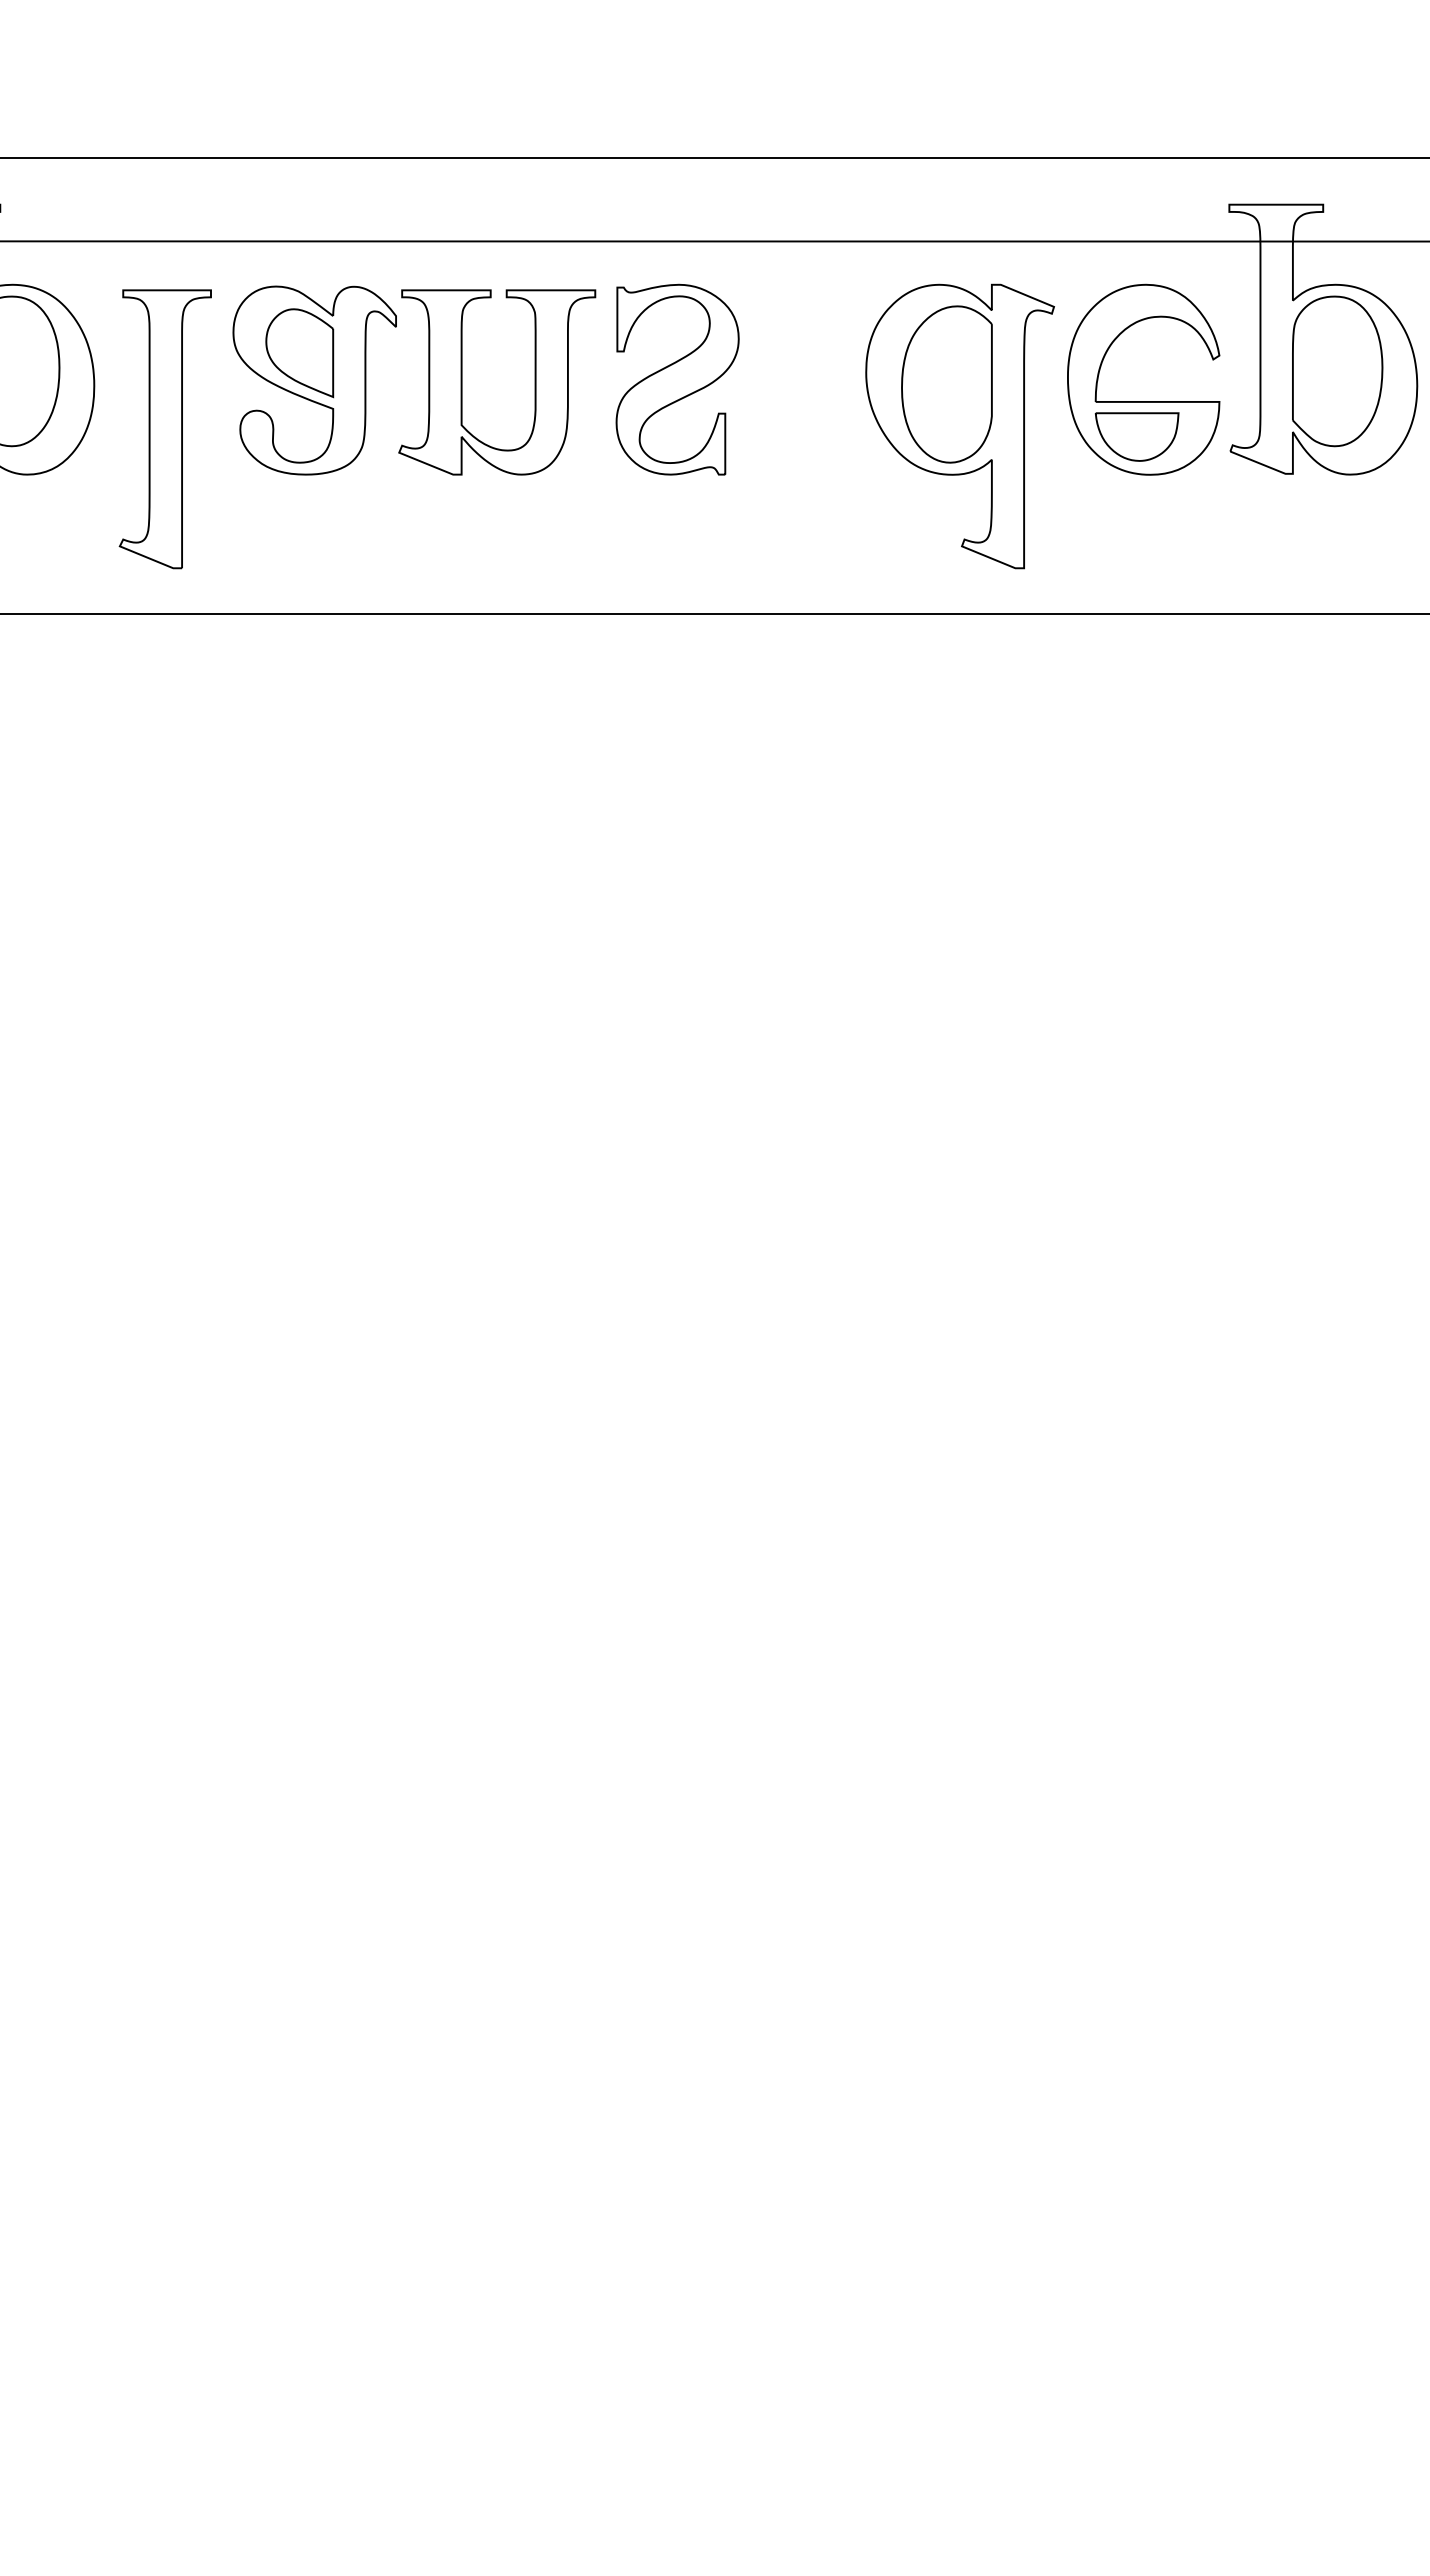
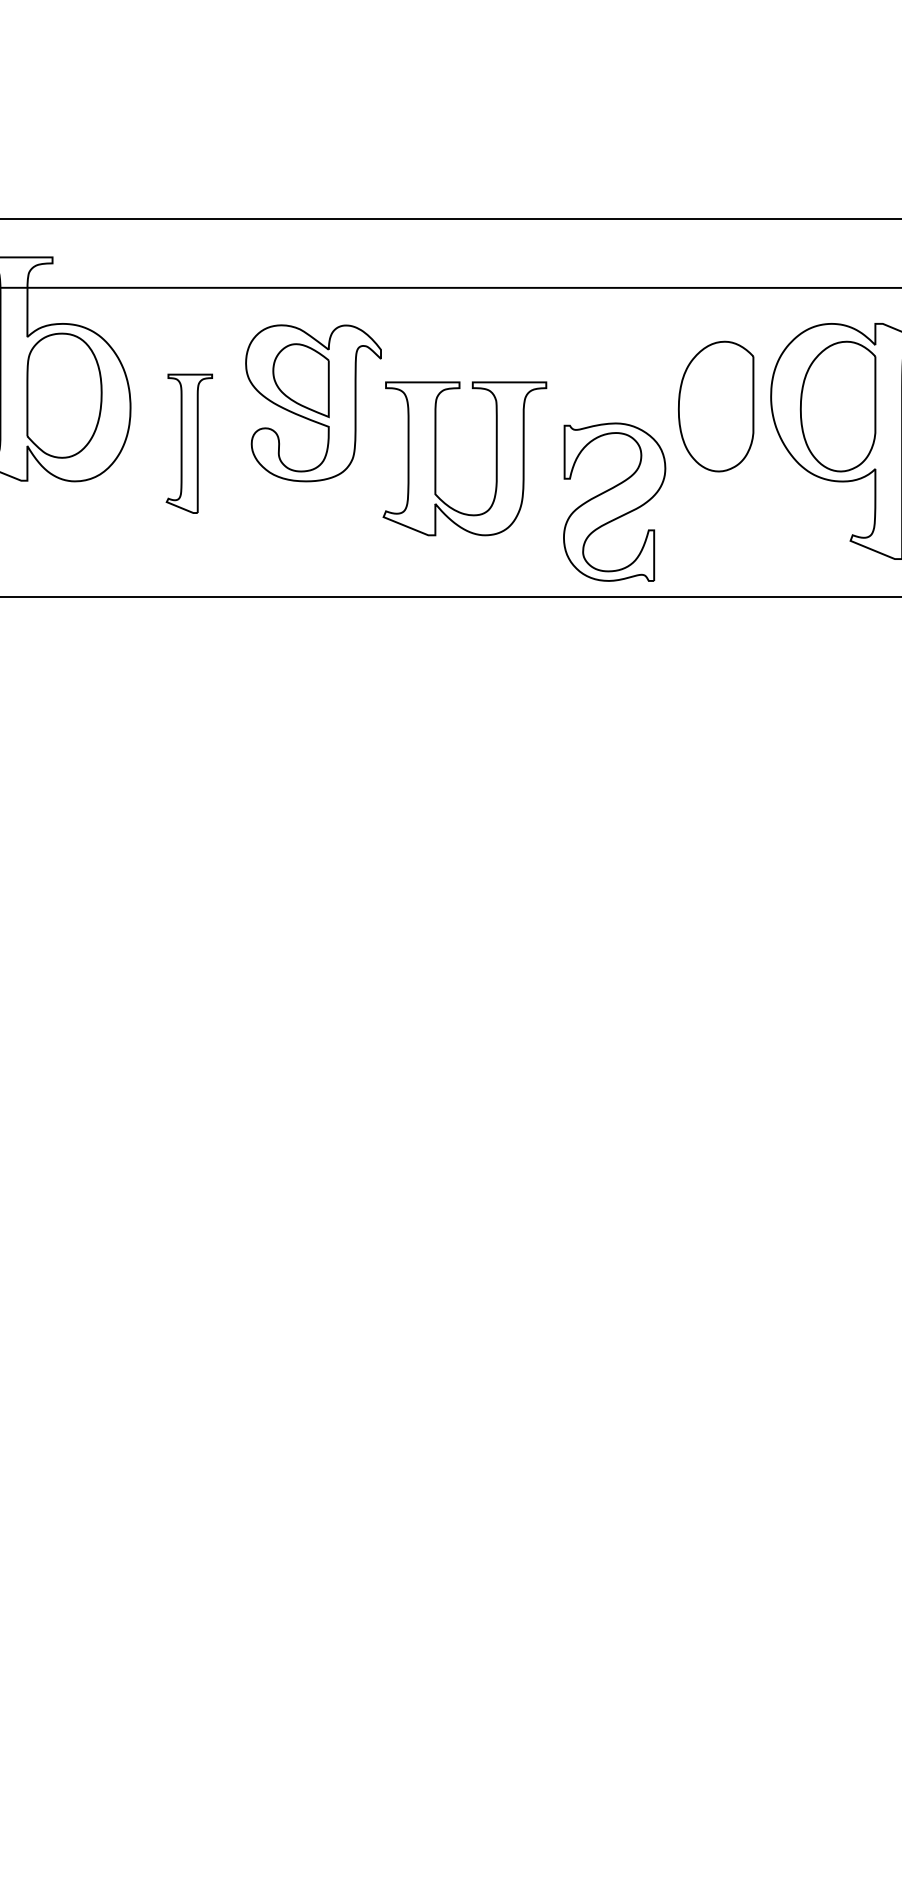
part: (677, 379) -> (614, 502), moved
part: (462, 382) -> (436, 458), moved
part: (799, 384) -> (715, 406), added
part: (164, 429) -> (188, 443), size x0.6

